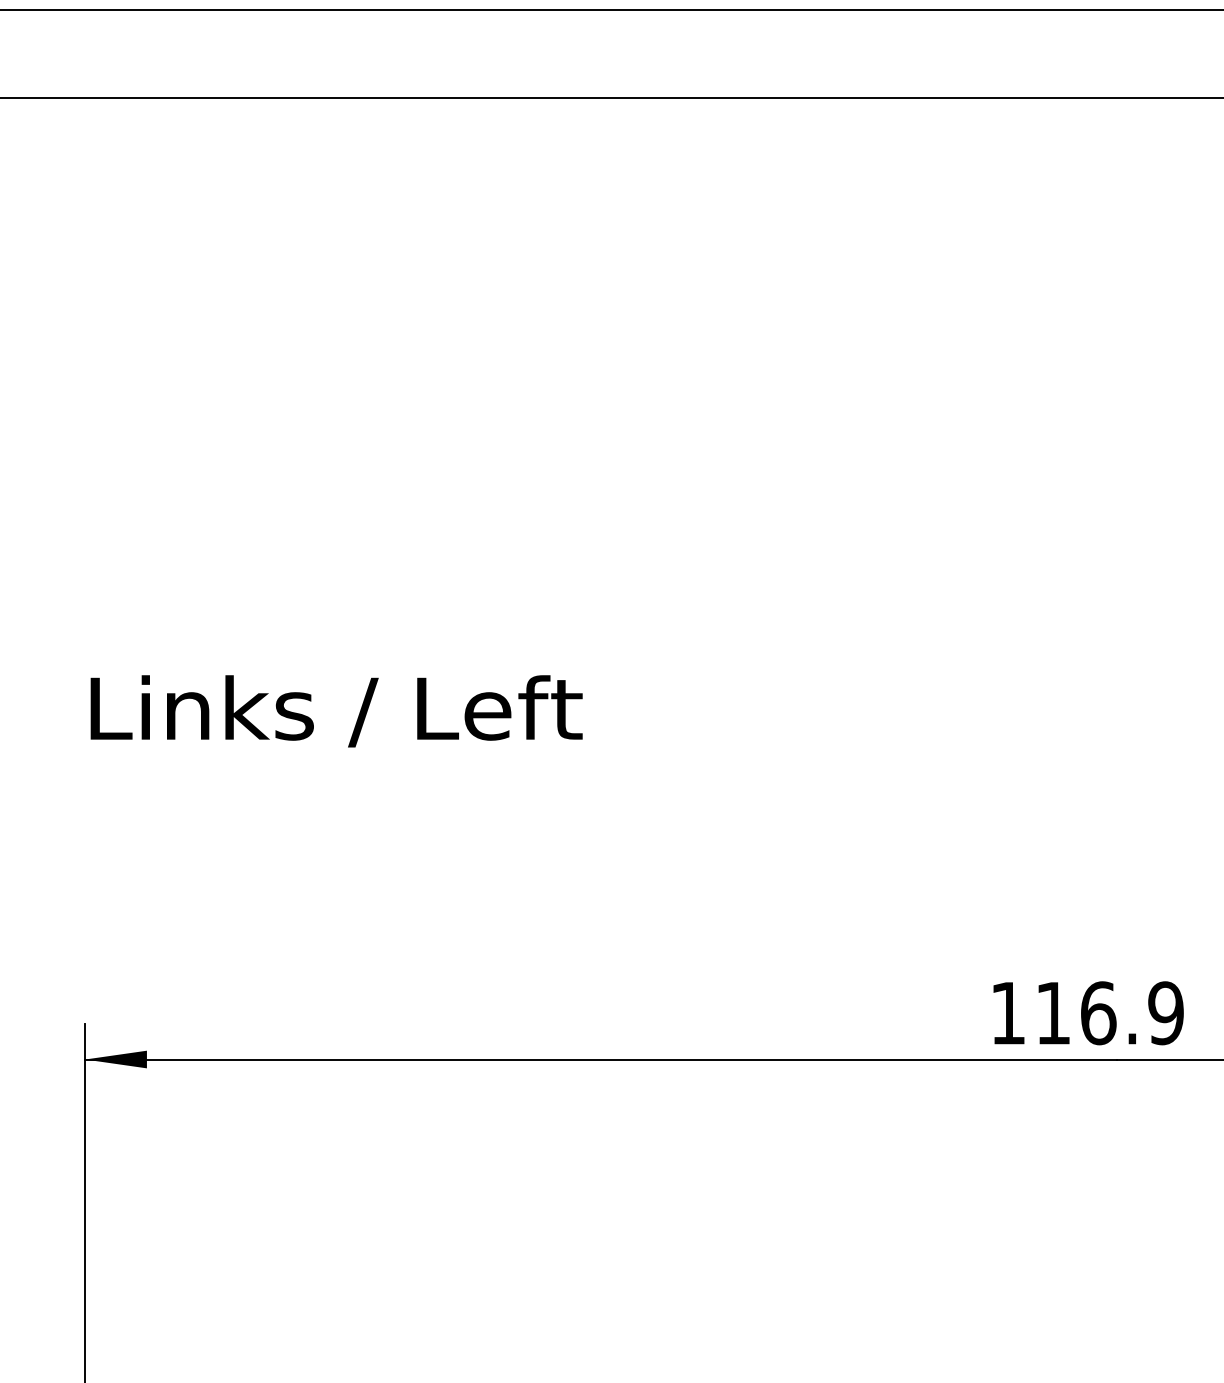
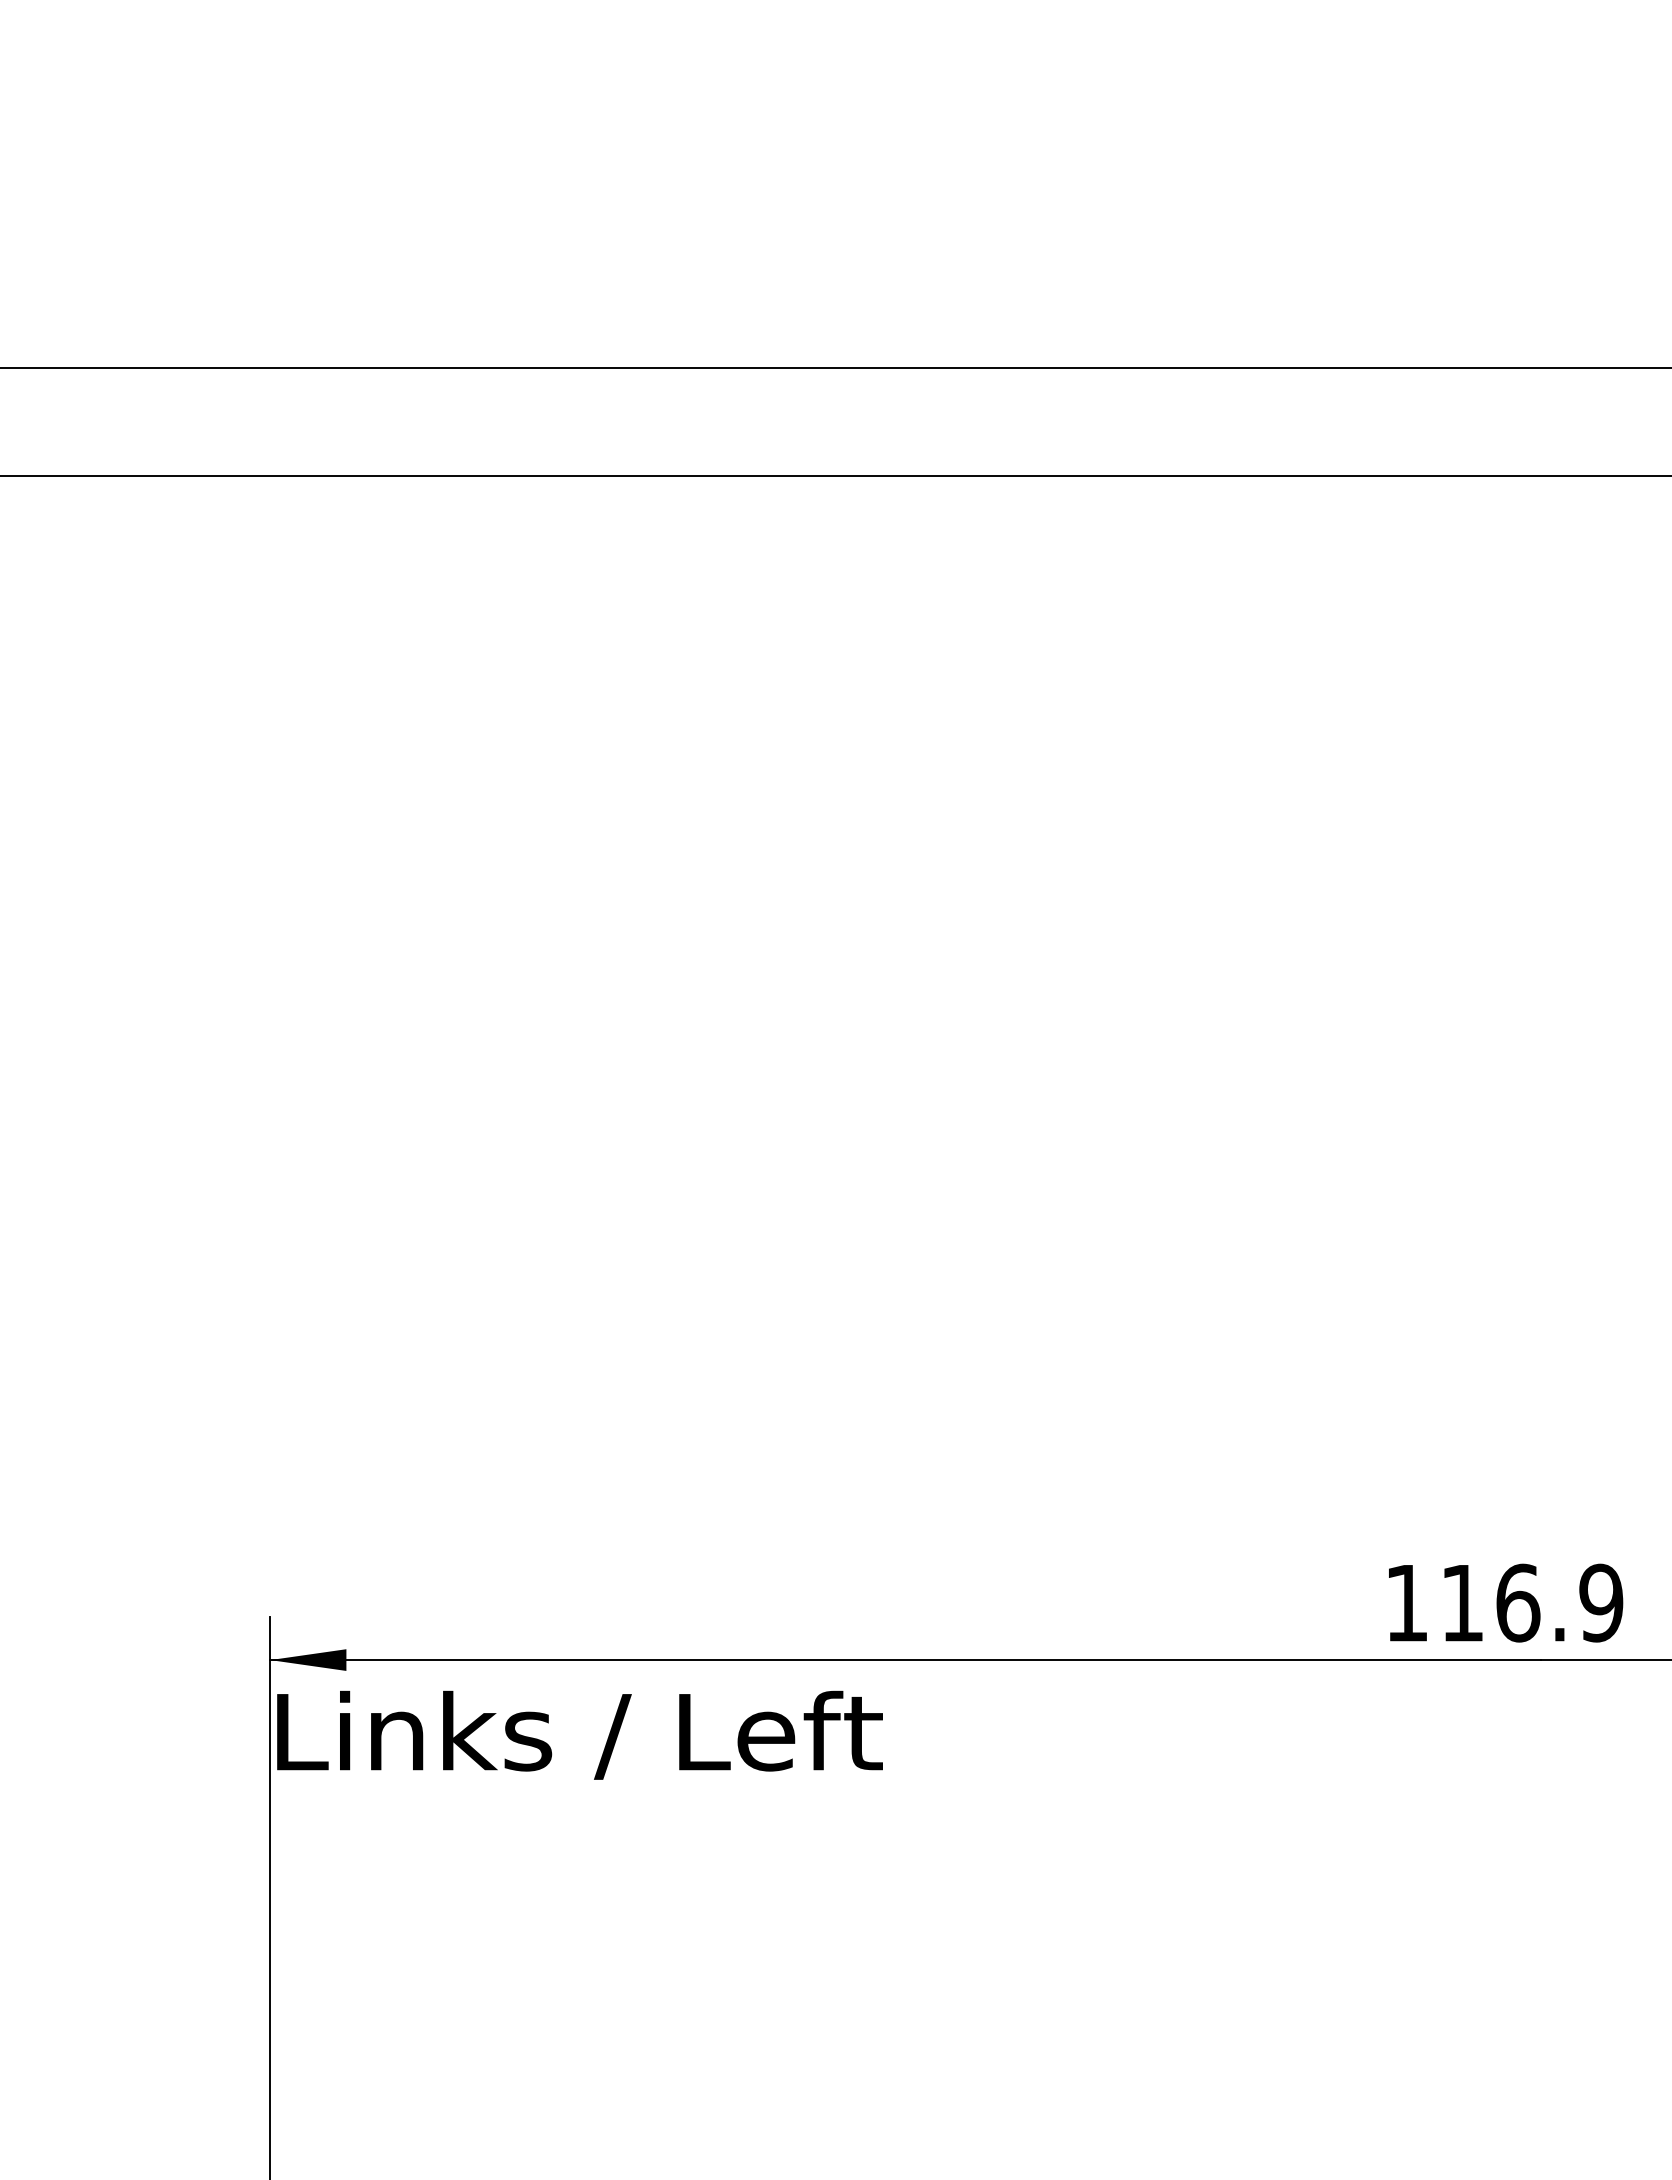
text: (336, 710) -> (579, 1734), moved

